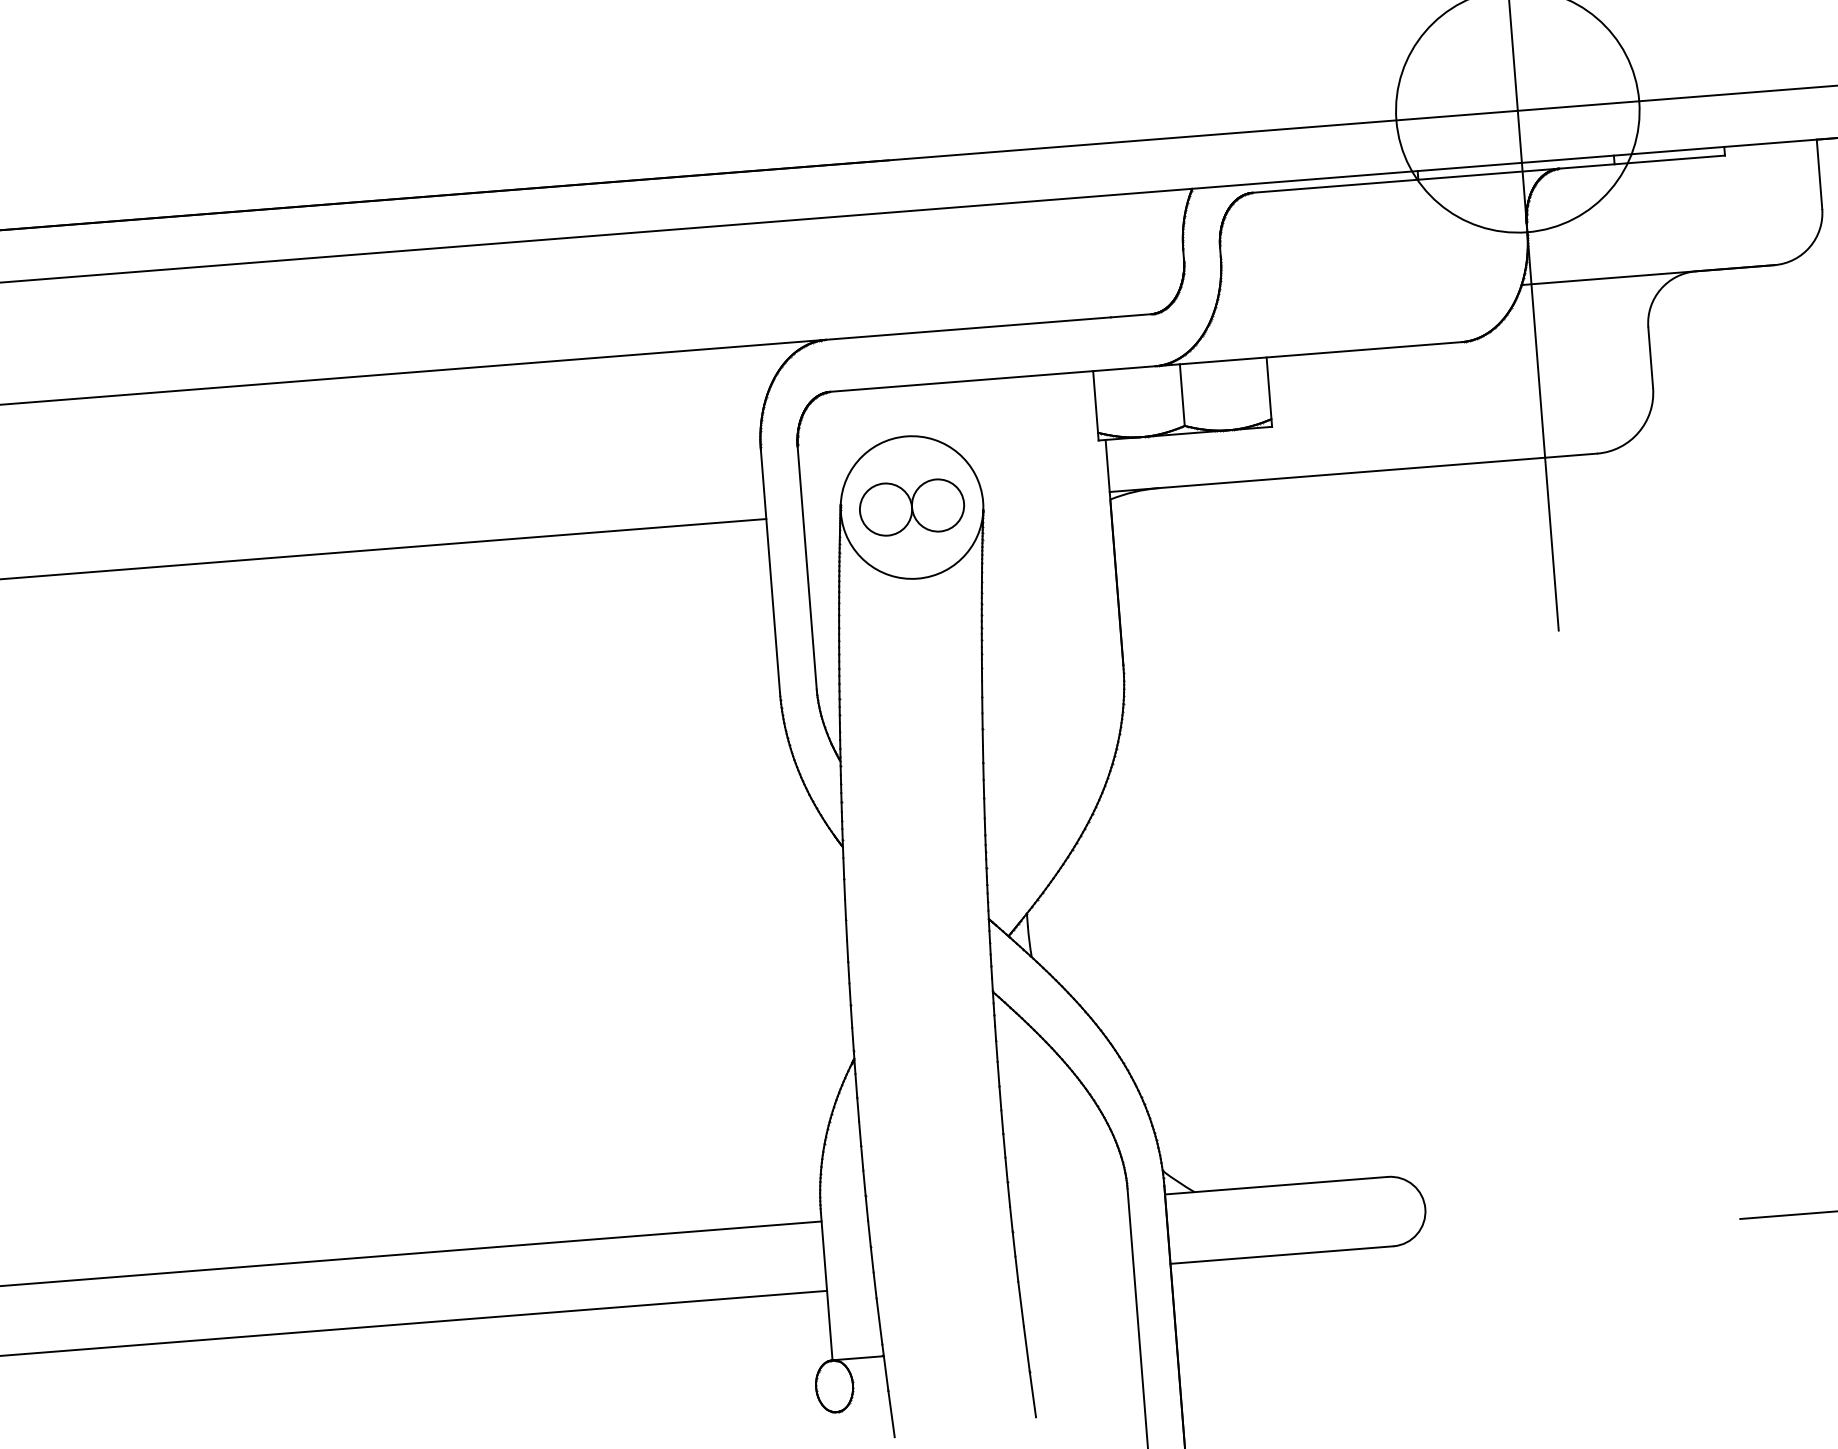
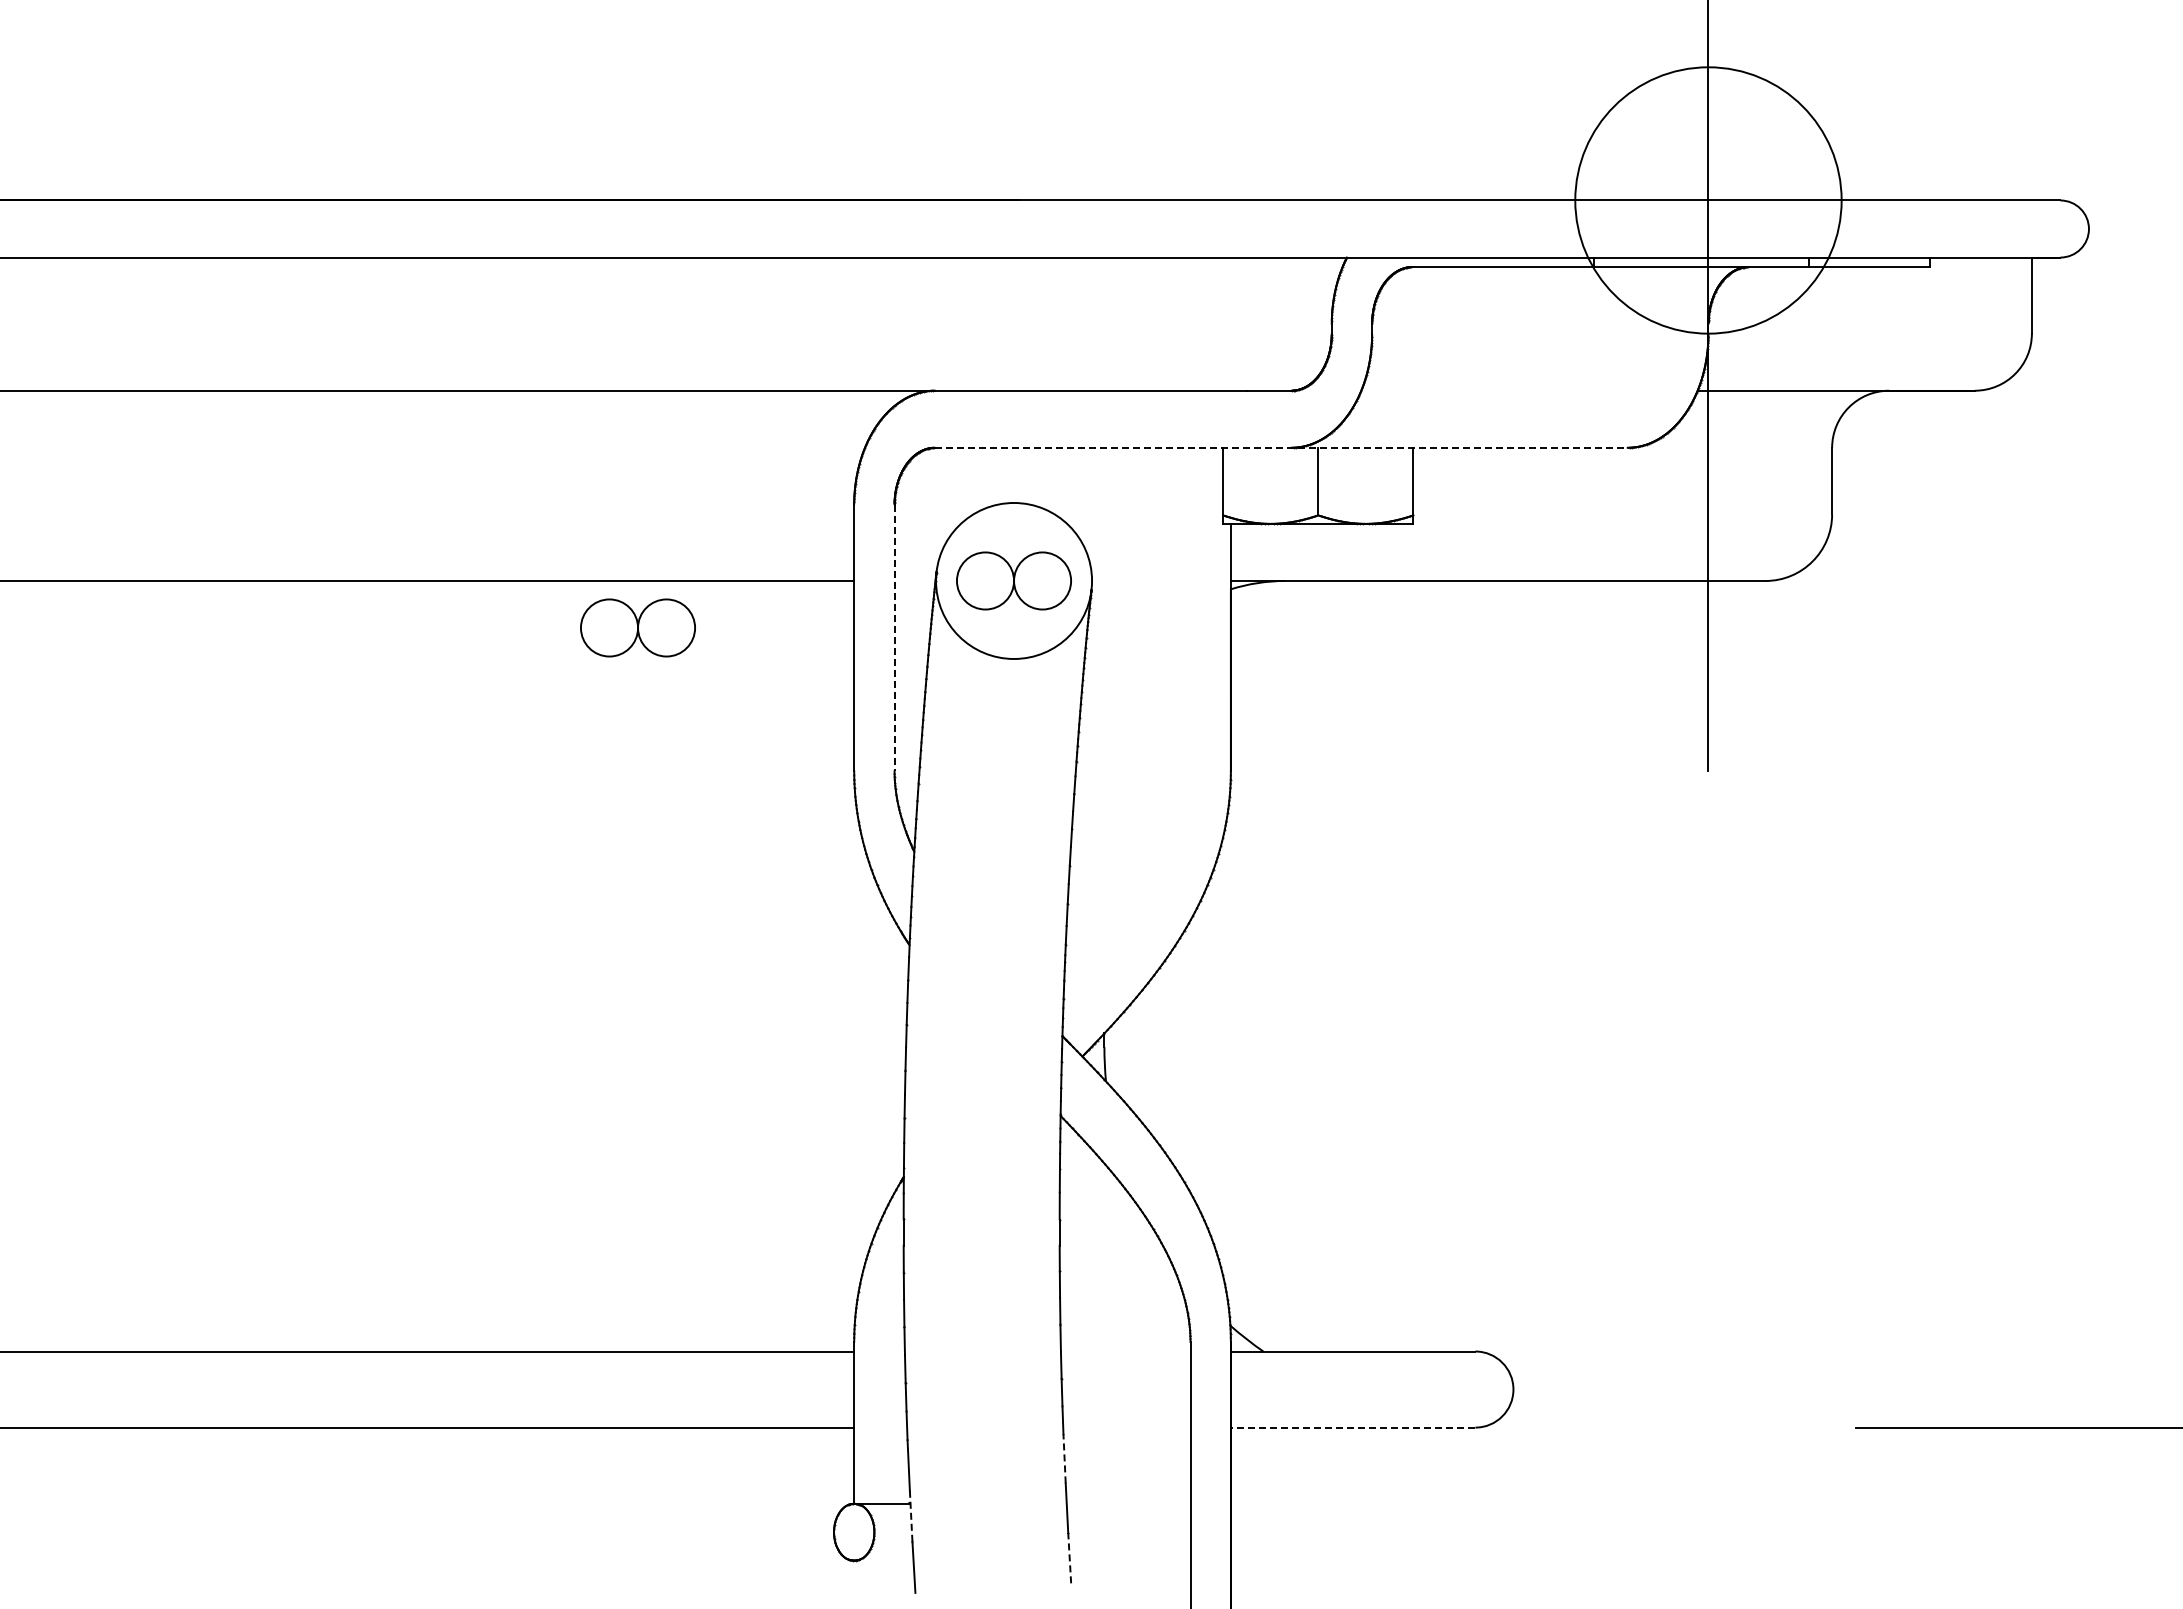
line: (1146, 366) -> (1281, 447), solid -> dashed
line: (807, 568) -> (894, 638), solid -> dashed
part: (572, 576) -> (637, 627), added
line: (1281, 1255) -> (1352, 1427), solid -> dashed
line: (1021, 1303) -> (1064, 1458), solid -> dashed
line: (885, 1366) -> (911, 1515), solid -> dashed
line: (1032, 1393) -> (1069, 1557), solid -> dashed

